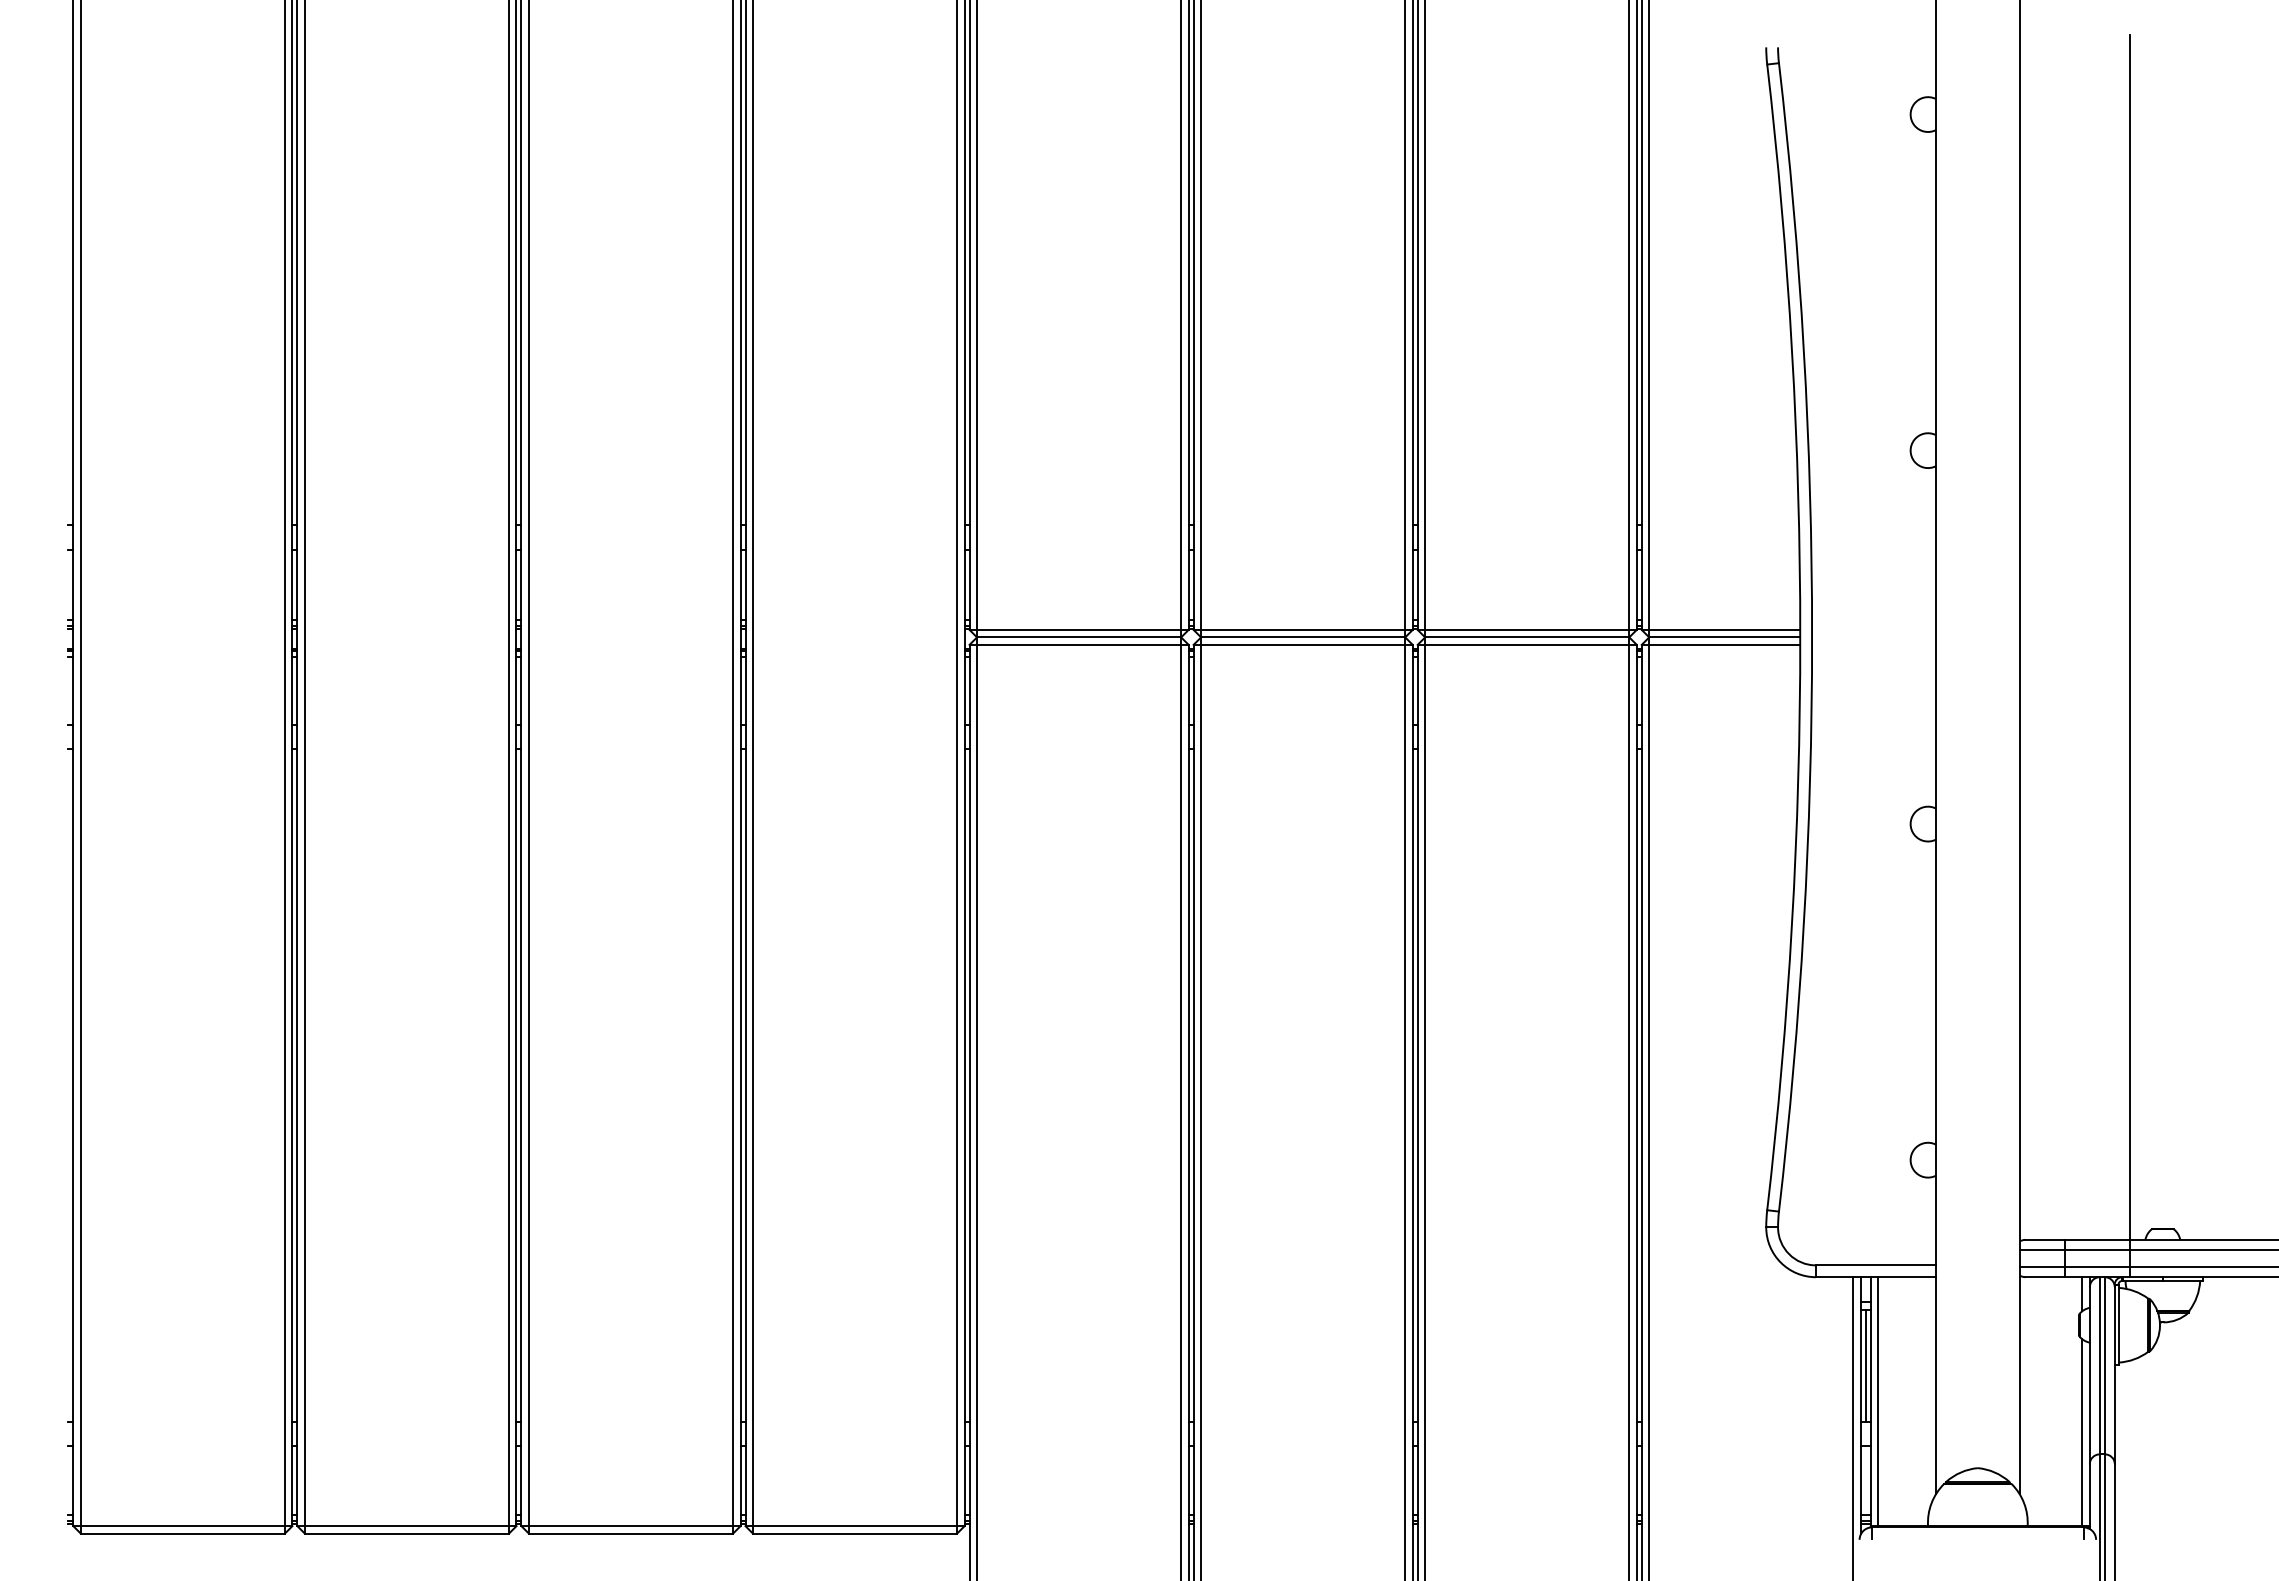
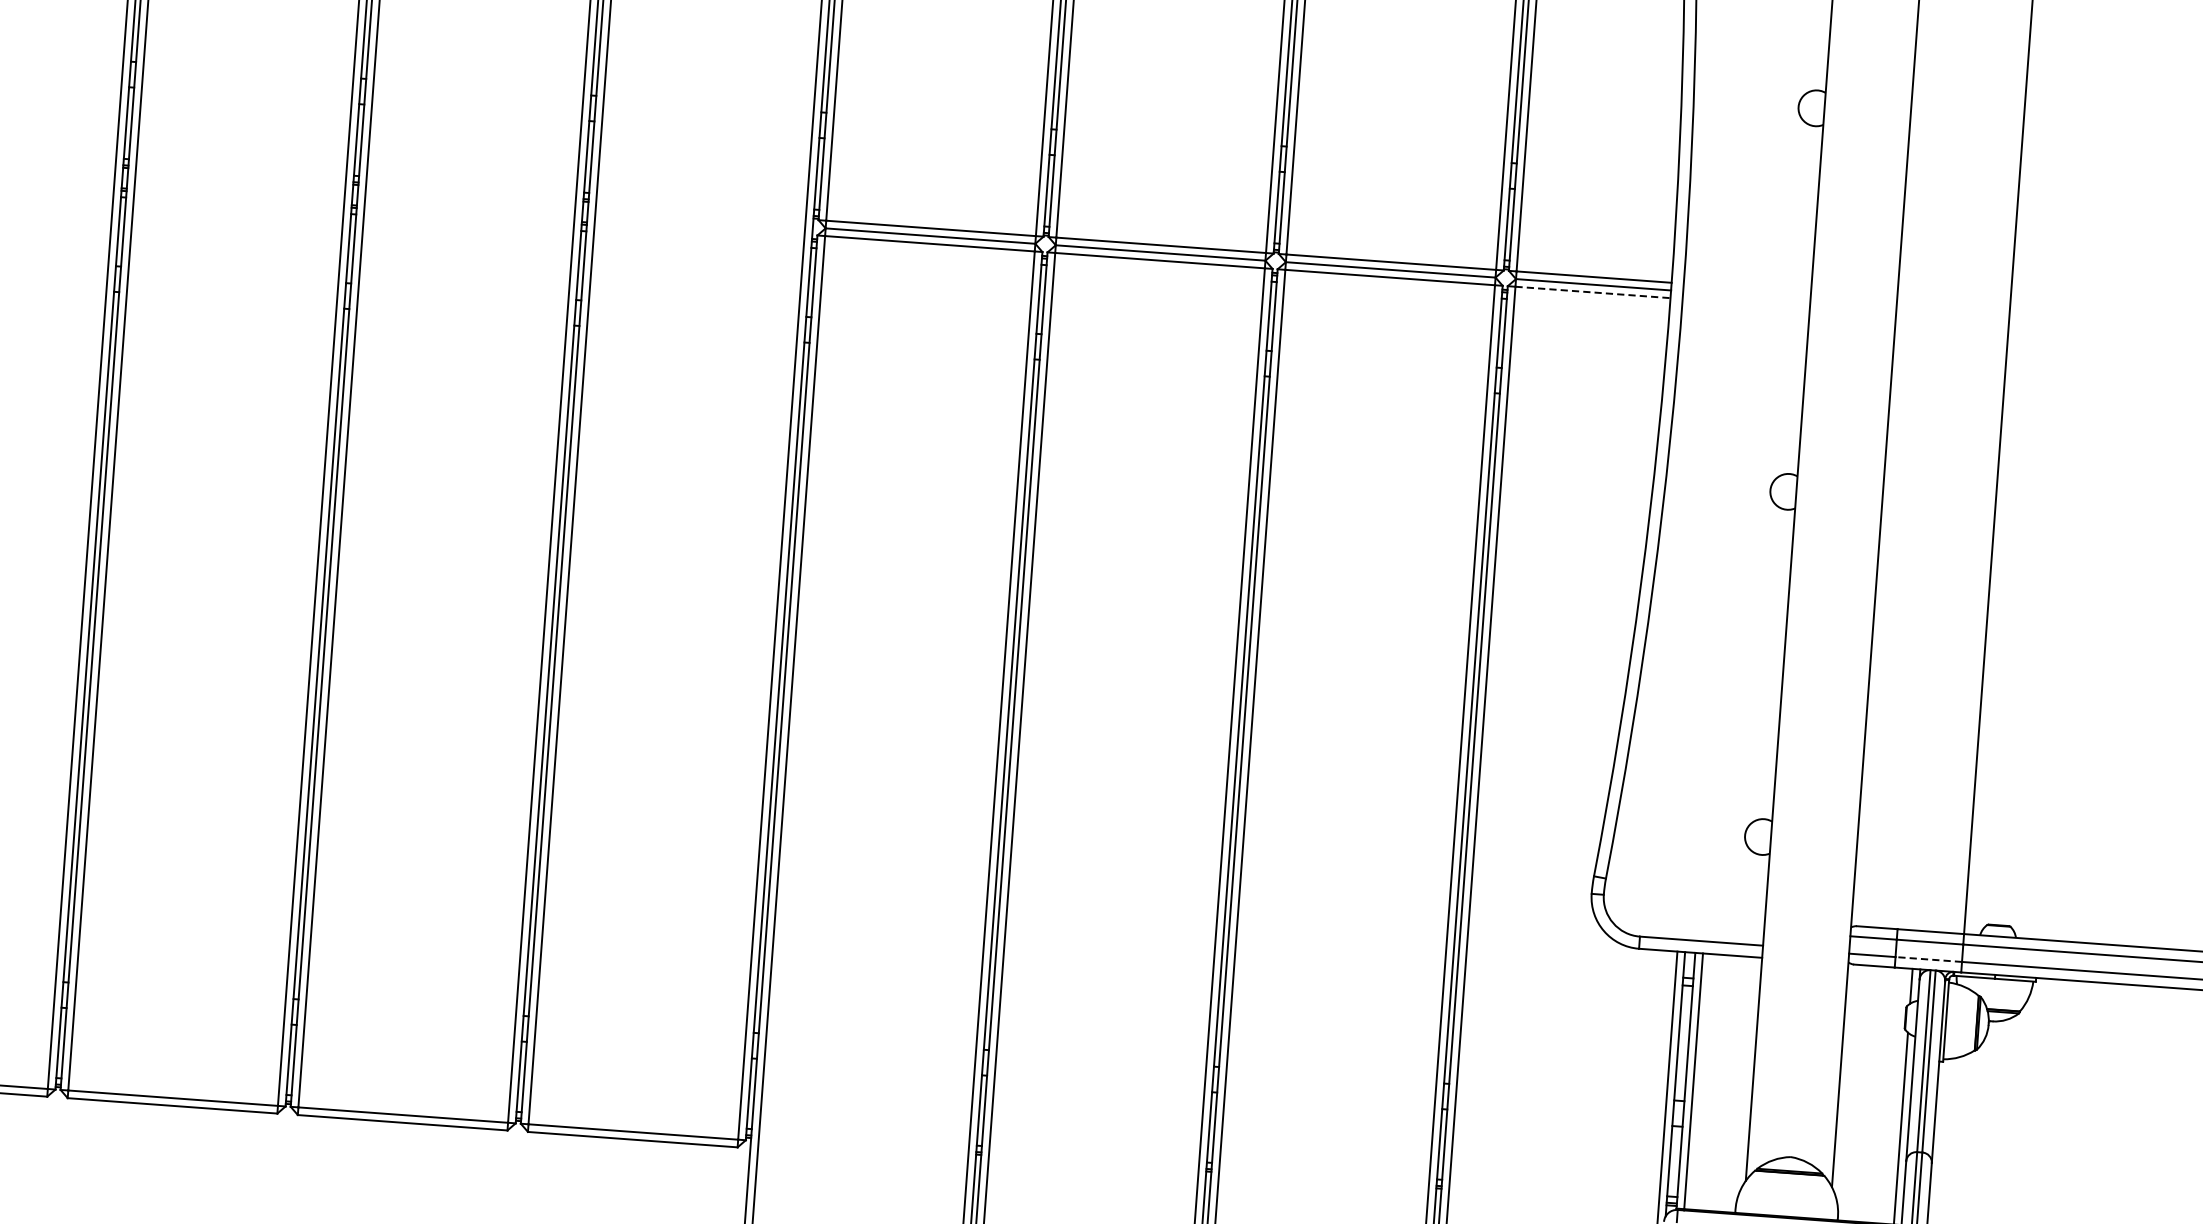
line: (1724, 644) -> (1592, 292), solid -> dashed
line: (2096, 1266) -> (1927, 958), solid -> dashed
line: (1865, 1365) -> (1683, 1043), removed

